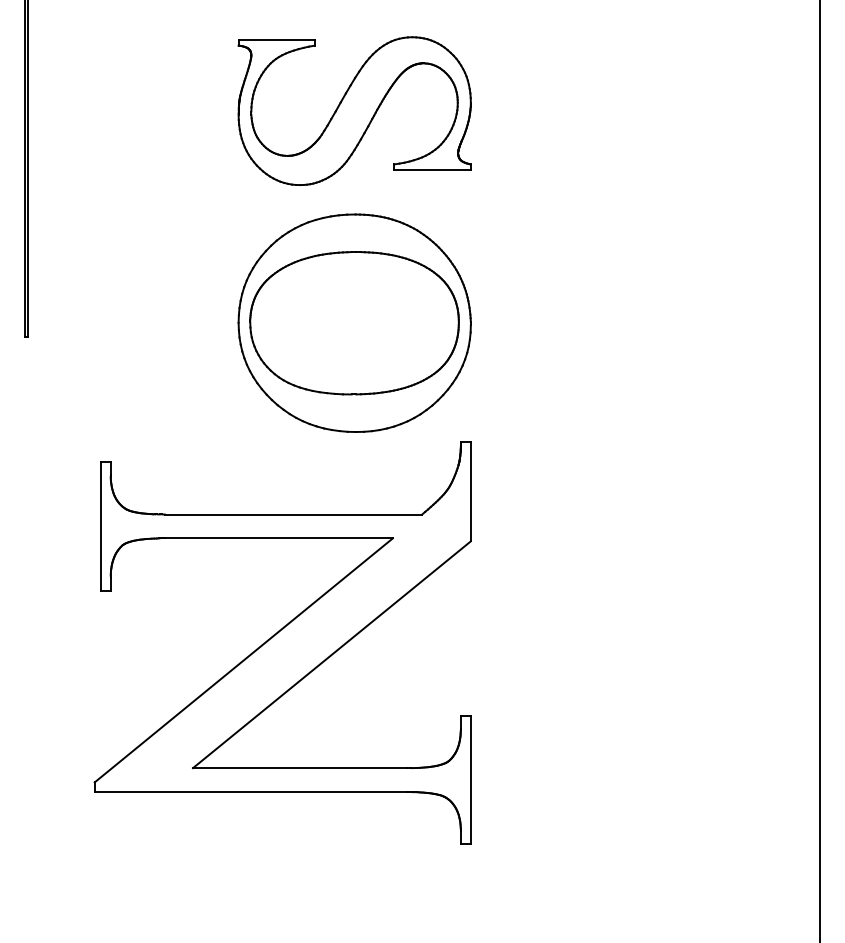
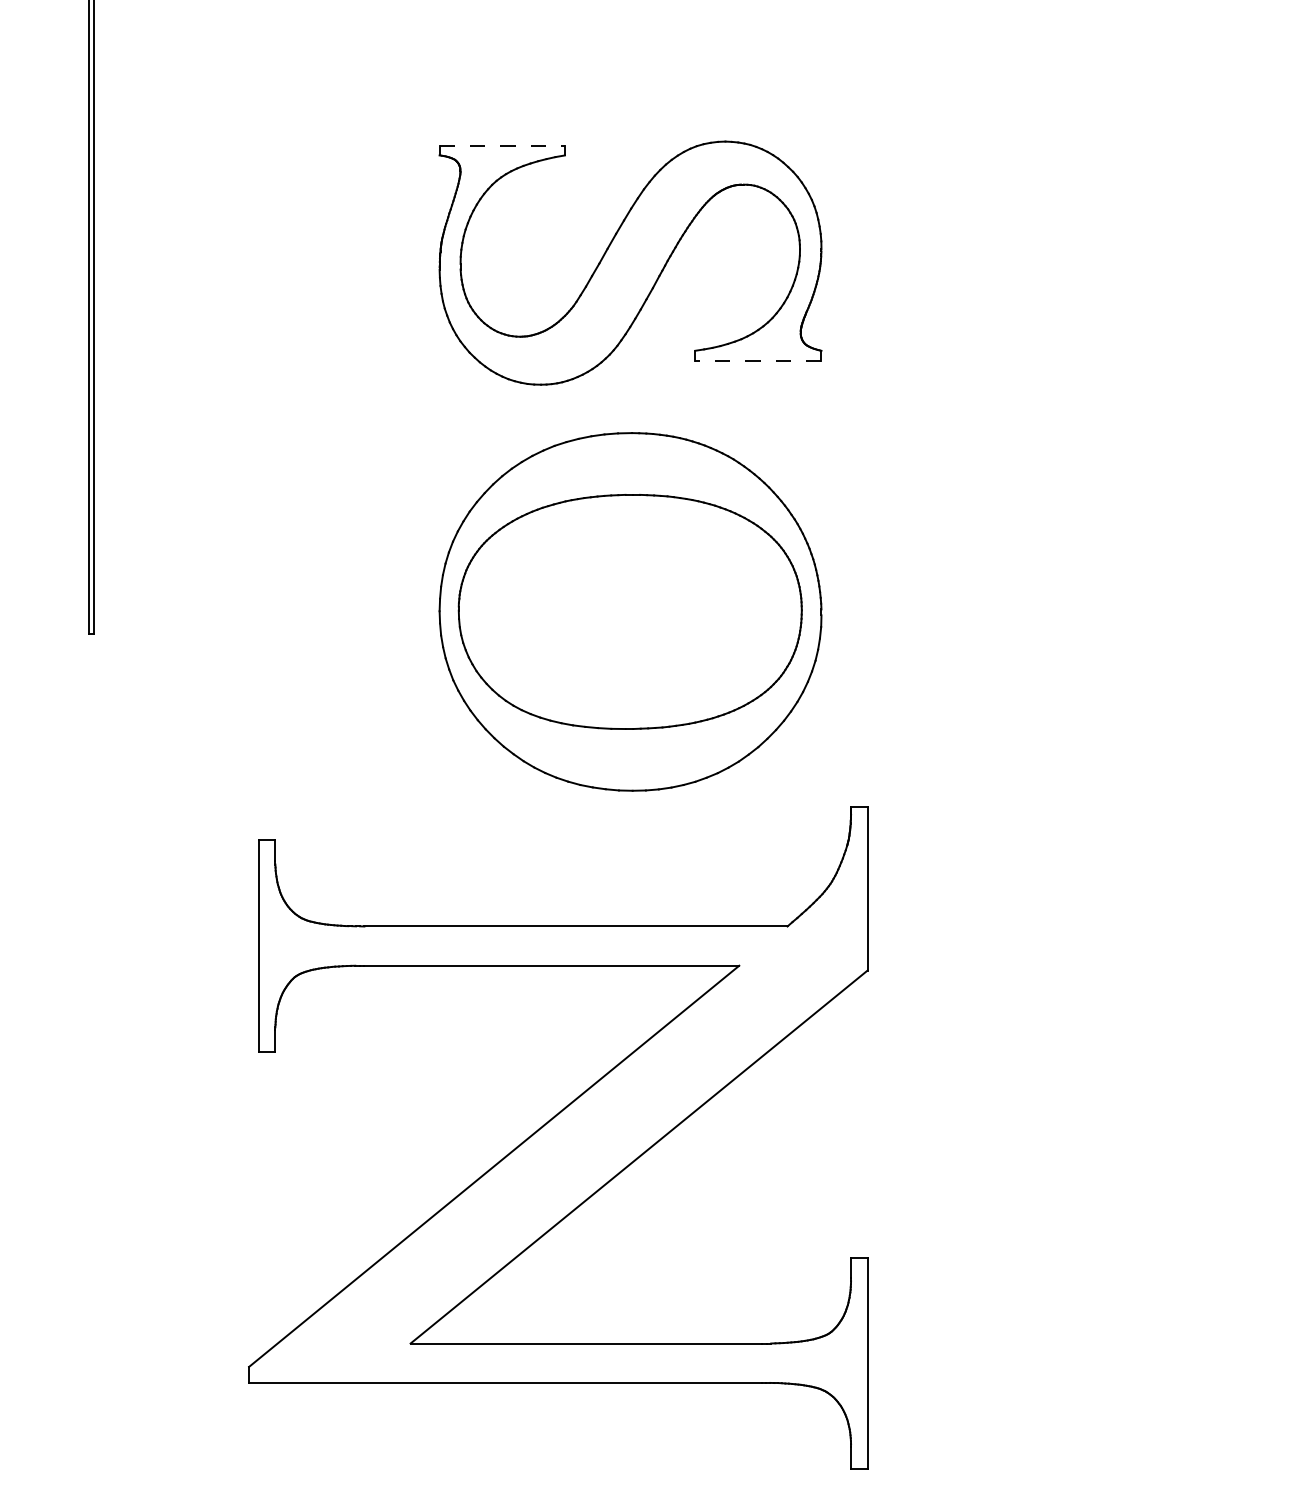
line: (277, 39) -> (503, 145), solid -> dashed
line: (431, 170) -> (756, 360), solid -> dashed
part: (282, 642) -> (557, 1136), moved

